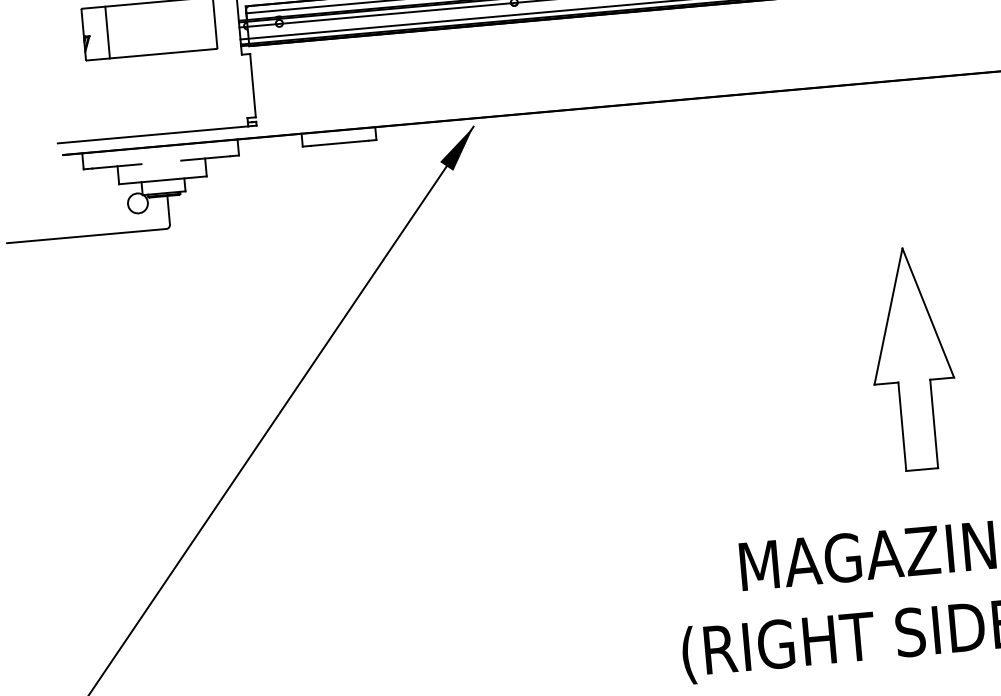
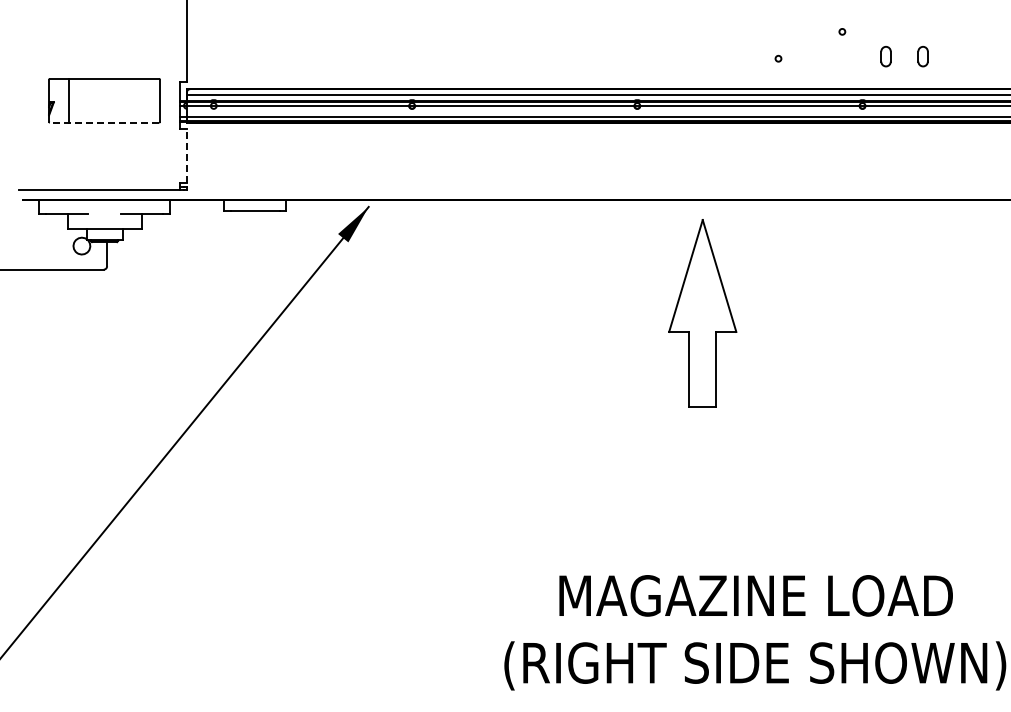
line: (151, 54) -> (104, 122), solid -> dashed
line: (253, 86) -> (187, 156), solid -> dashed
part: (912, 359) -> (702, 313), moved

